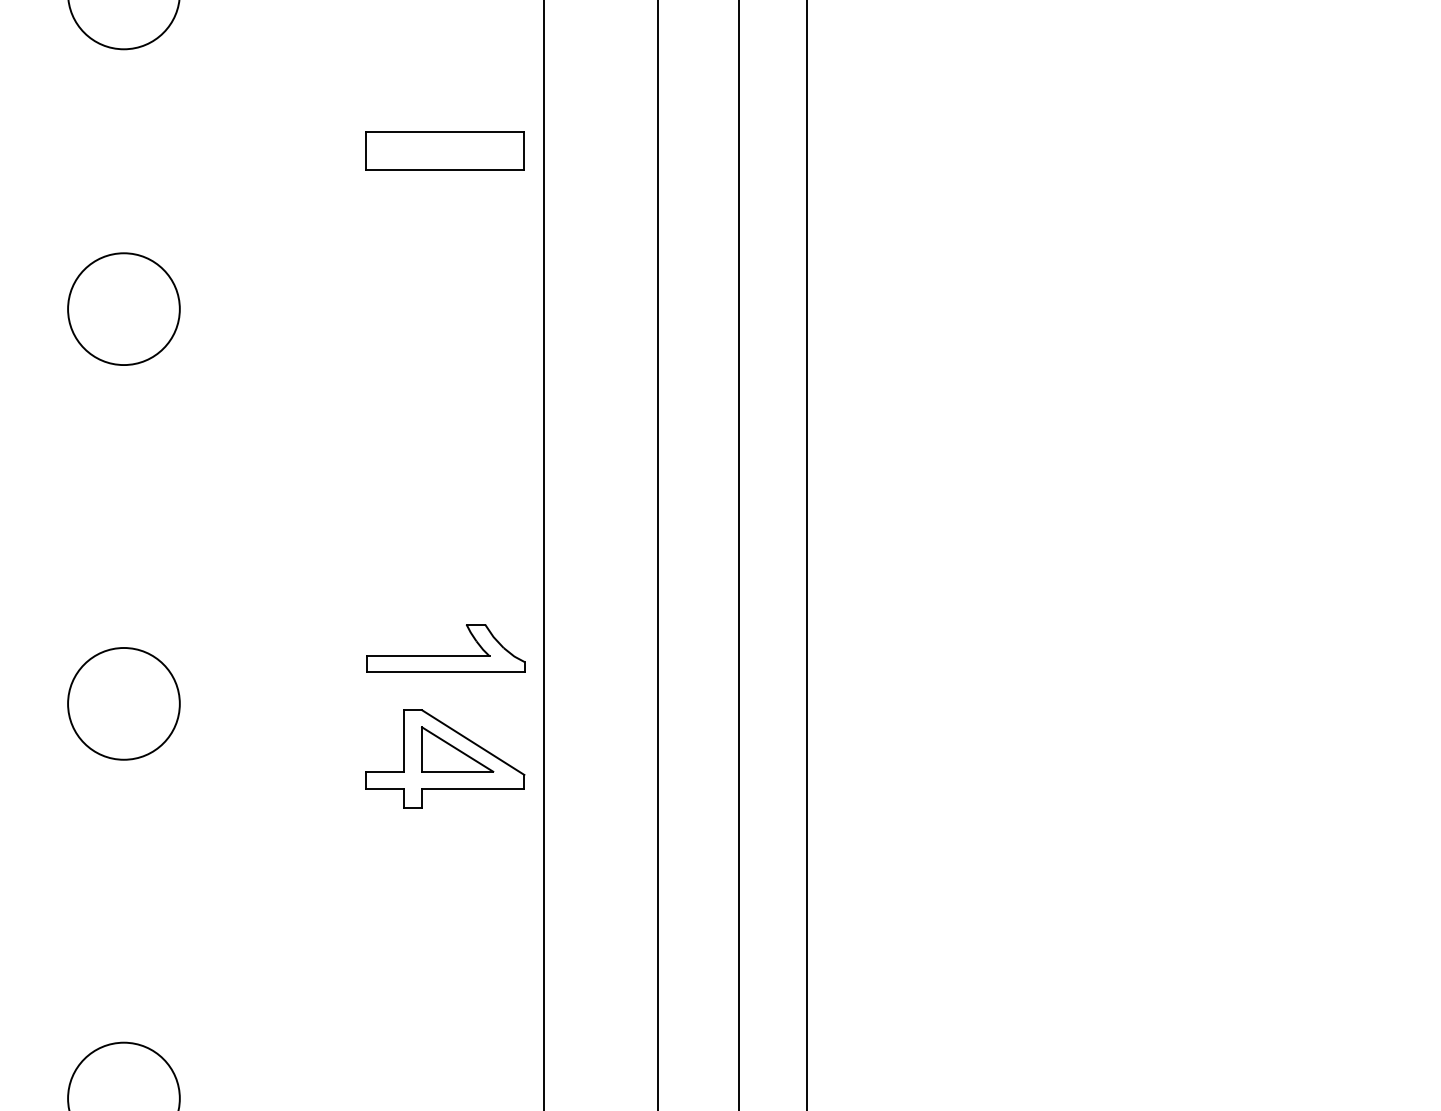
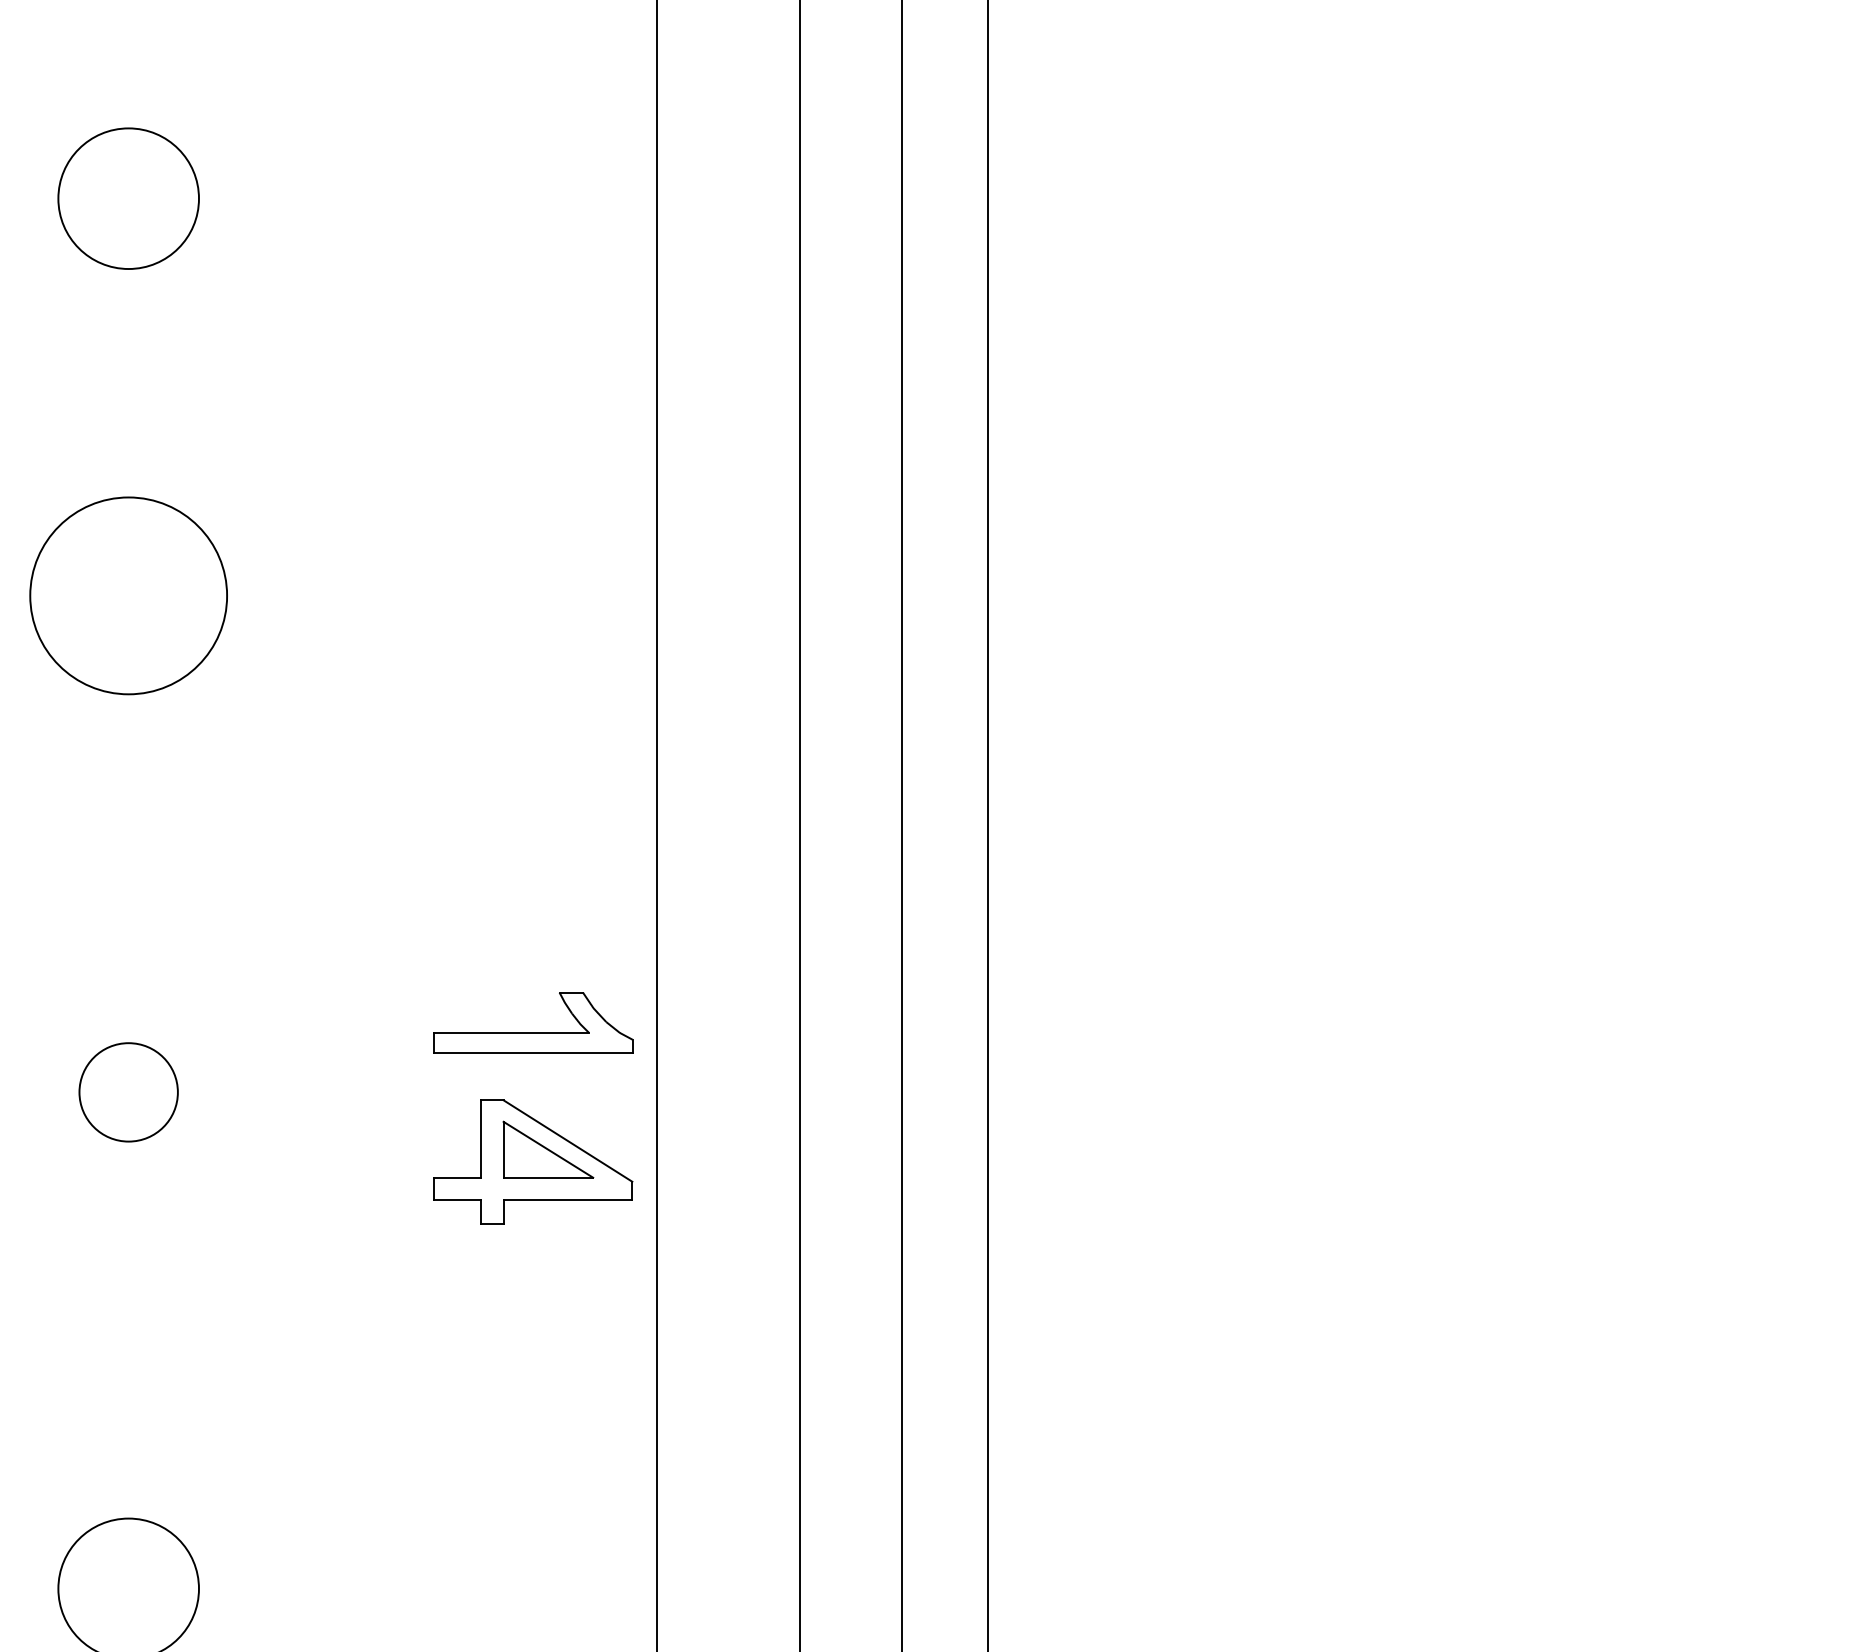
part: (444, 150) -> (532, 396), removed
circle: (123, 308) -> (128, 595), size x1.4
circle: (123, 703) -> (128, 1092), size x0.7

